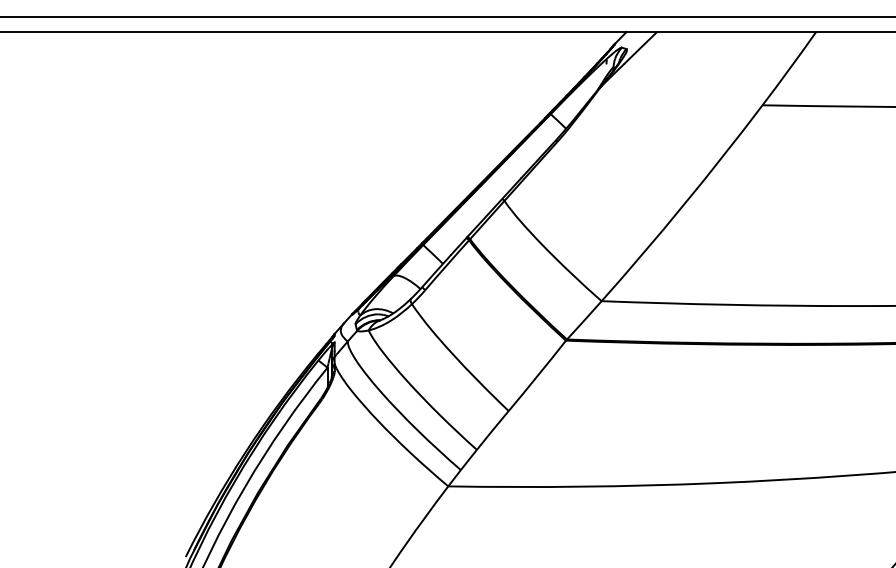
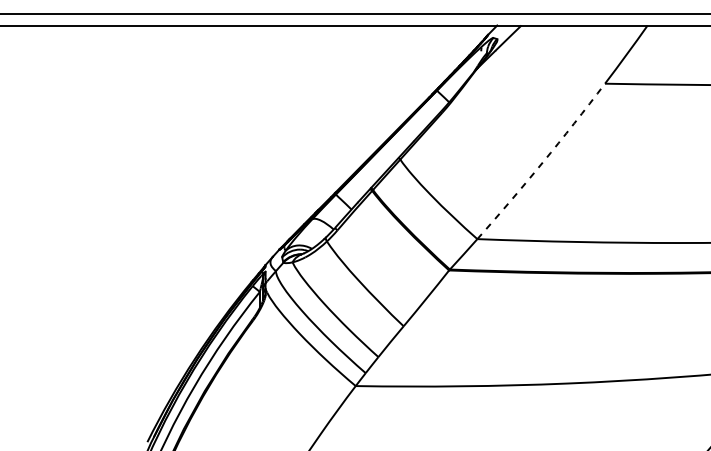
arc: (683, 204) -> (542, 162), solid -> dashed

